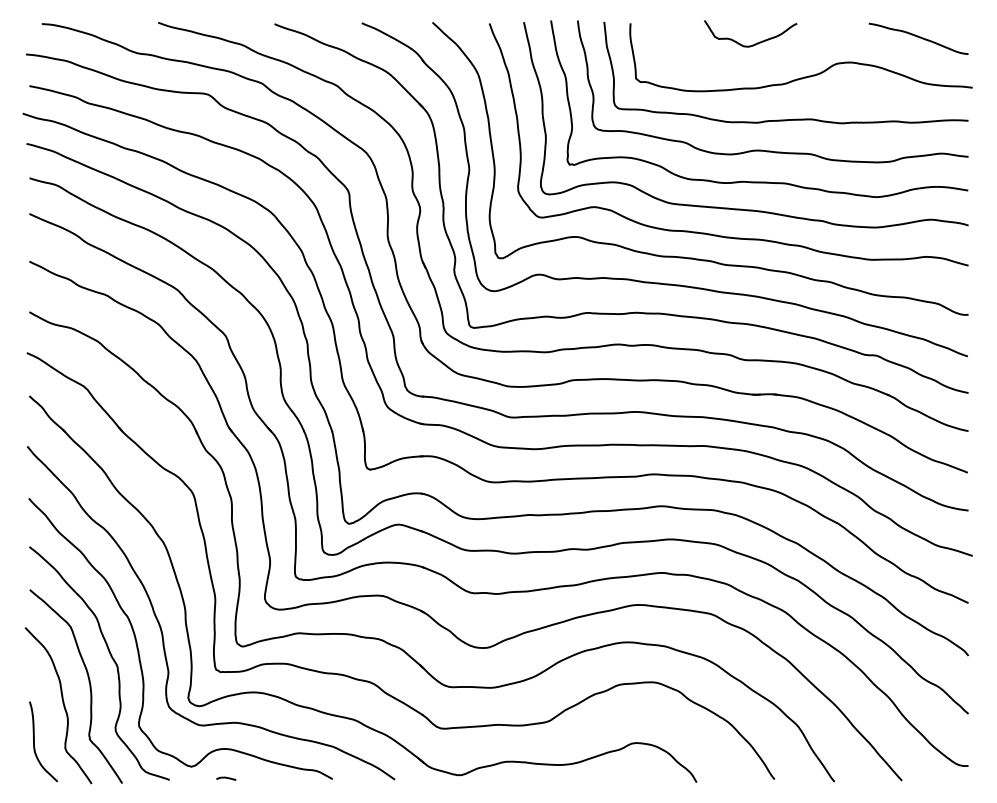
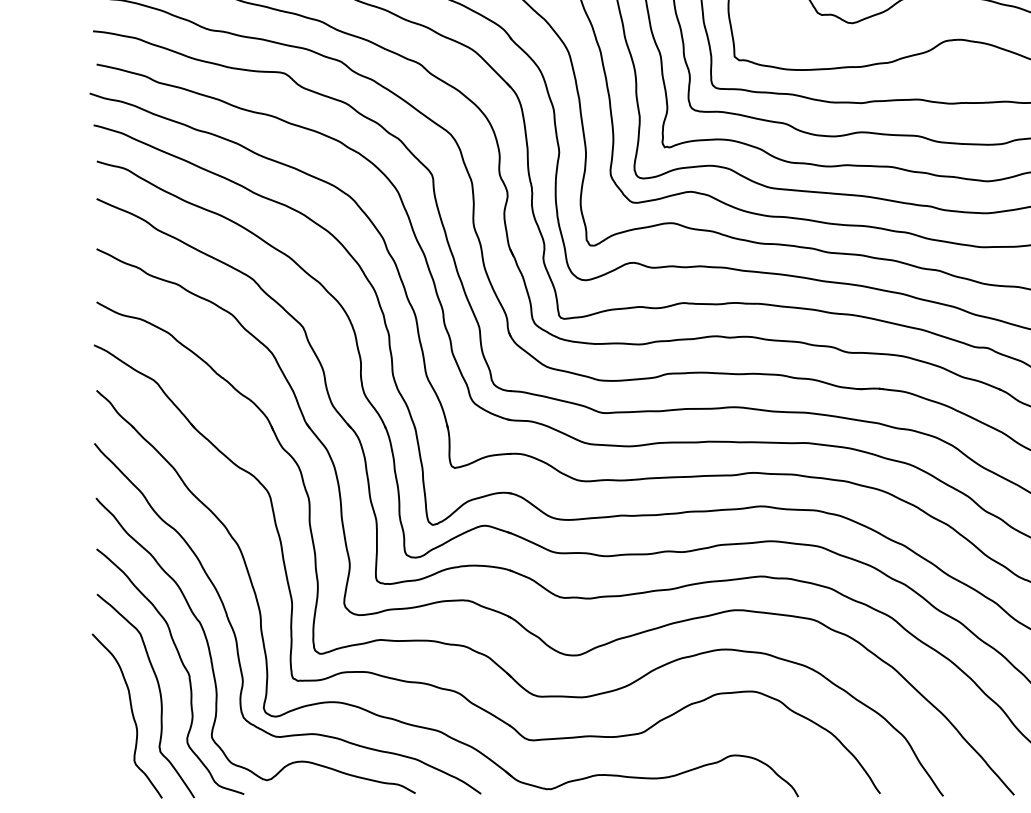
curve: (34, 741) -> (102, 753), removed
curve: (226, 778) -> (303, 792), removed

